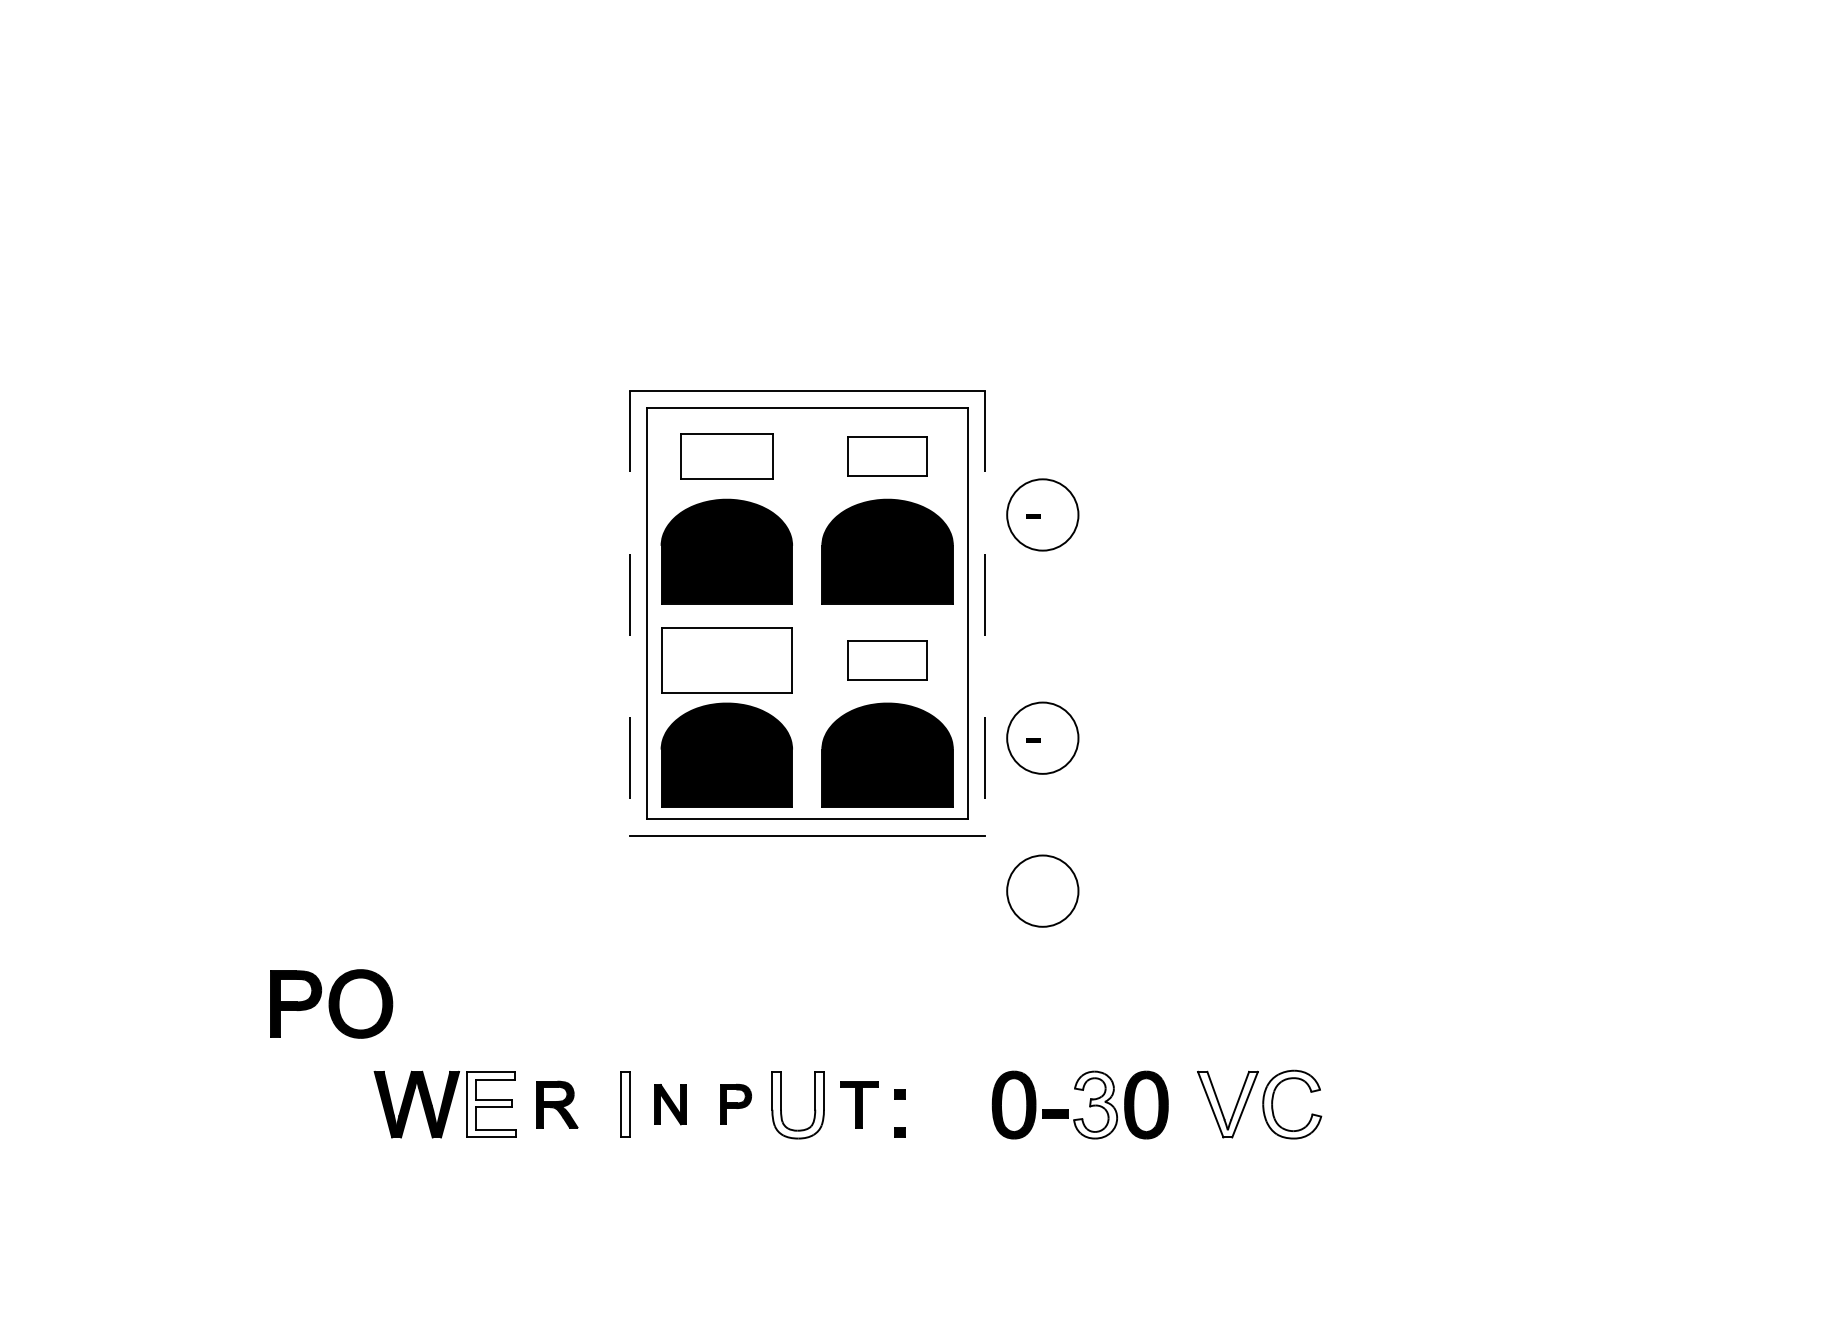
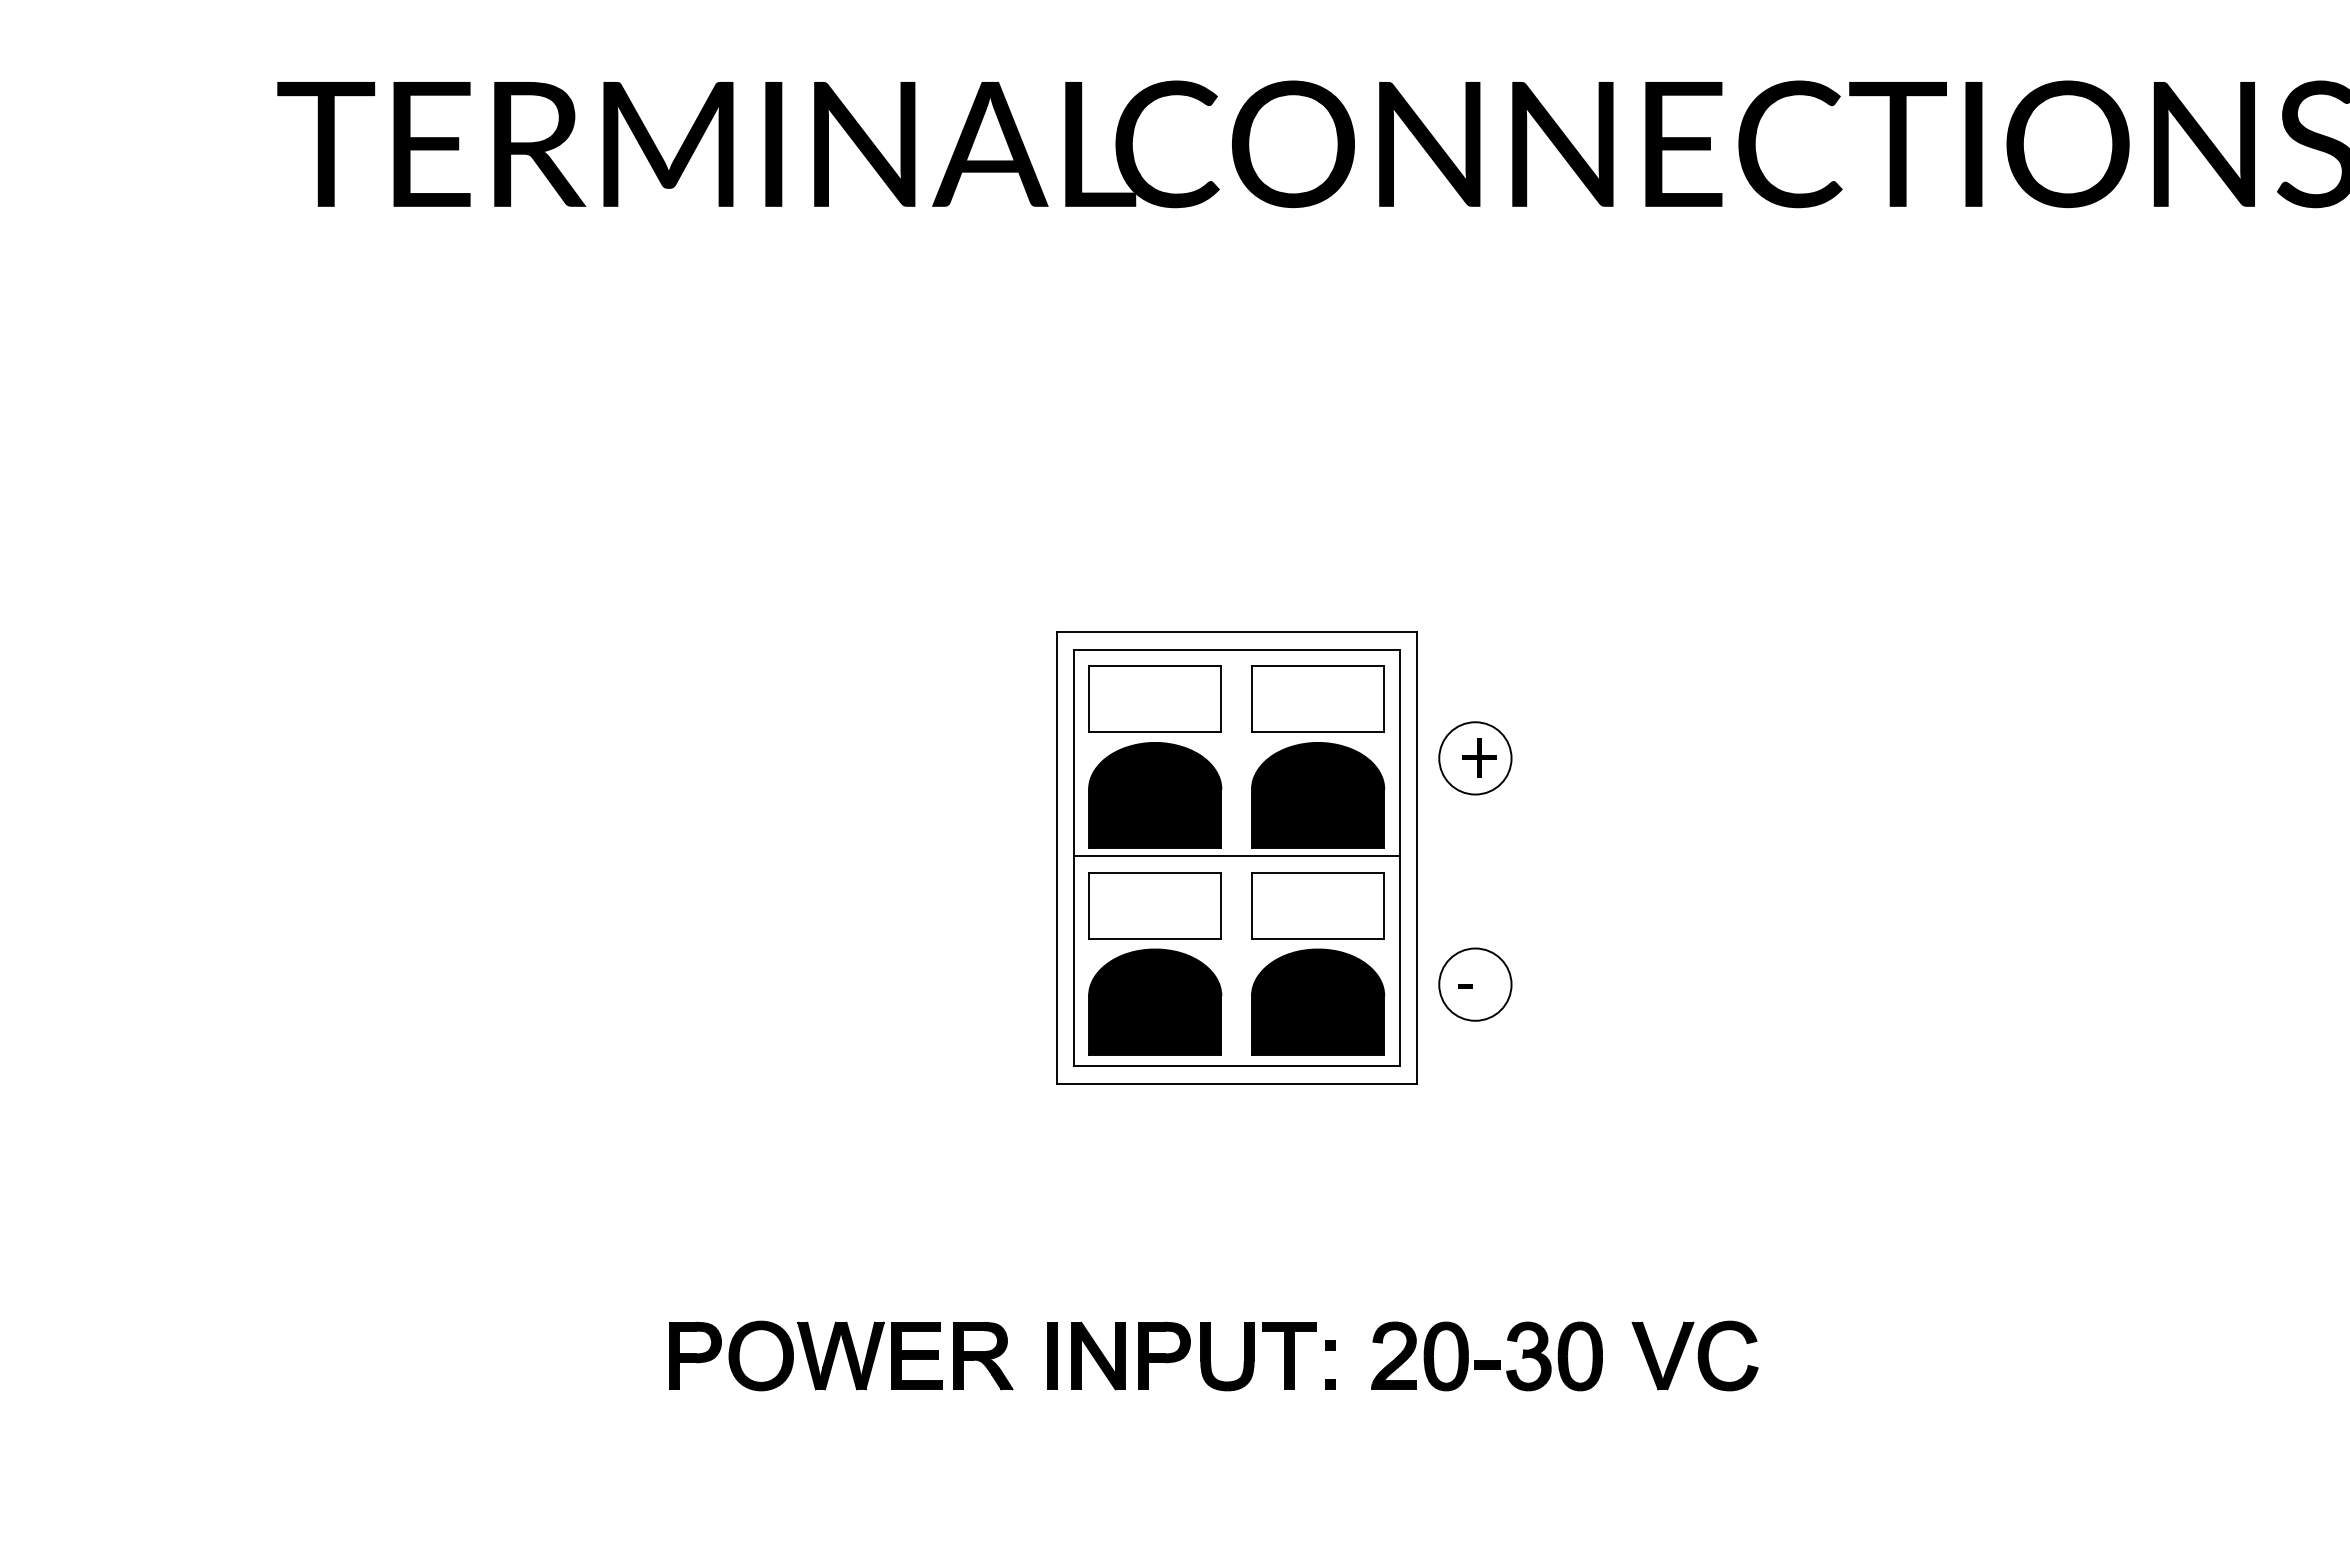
part: (726, 455) -> (1154, 698), size x1.43
part: (887, 455) -> (1317, 698), size x1.67
text: (1044, 514) -> (1477, 757), - -> +
line: (807, 611) -> (1236, 856), added
line: (629, 613) -> (1056, 858), dashed -> solid
line: (984, 613) -> (1416, 858), dashed -> solid
part: (887, 660) -> (1317, 905), size x1.67
circle: (1042, 891) -> (1475, 1139), removed
part: (331, 1003) -> (731, 1355), moved
fill: (491, 1104) -> (916, 1355), added
part: (557, 1104) -> (983, 1355), size x1.43
fill: (625, 1104) -> (1052, 1355), added
part: (670, 1104) -> (1098, 1355), size x1.67
part: (736, 1104) -> (1164, 1355), size x1.67
part: (859, 1104) -> (1289, 1355), size x1.43
part: (962, 1104) -> (1393, 1355), added
fill: (1227, 1104) -> (1662, 1355), added
fill: (1291, 1104) -> (1727, 1355), added
fill: (798, 1105) -> (1227, 1356), added
fill: (1095, 1105) -> (1528, 1356), added

